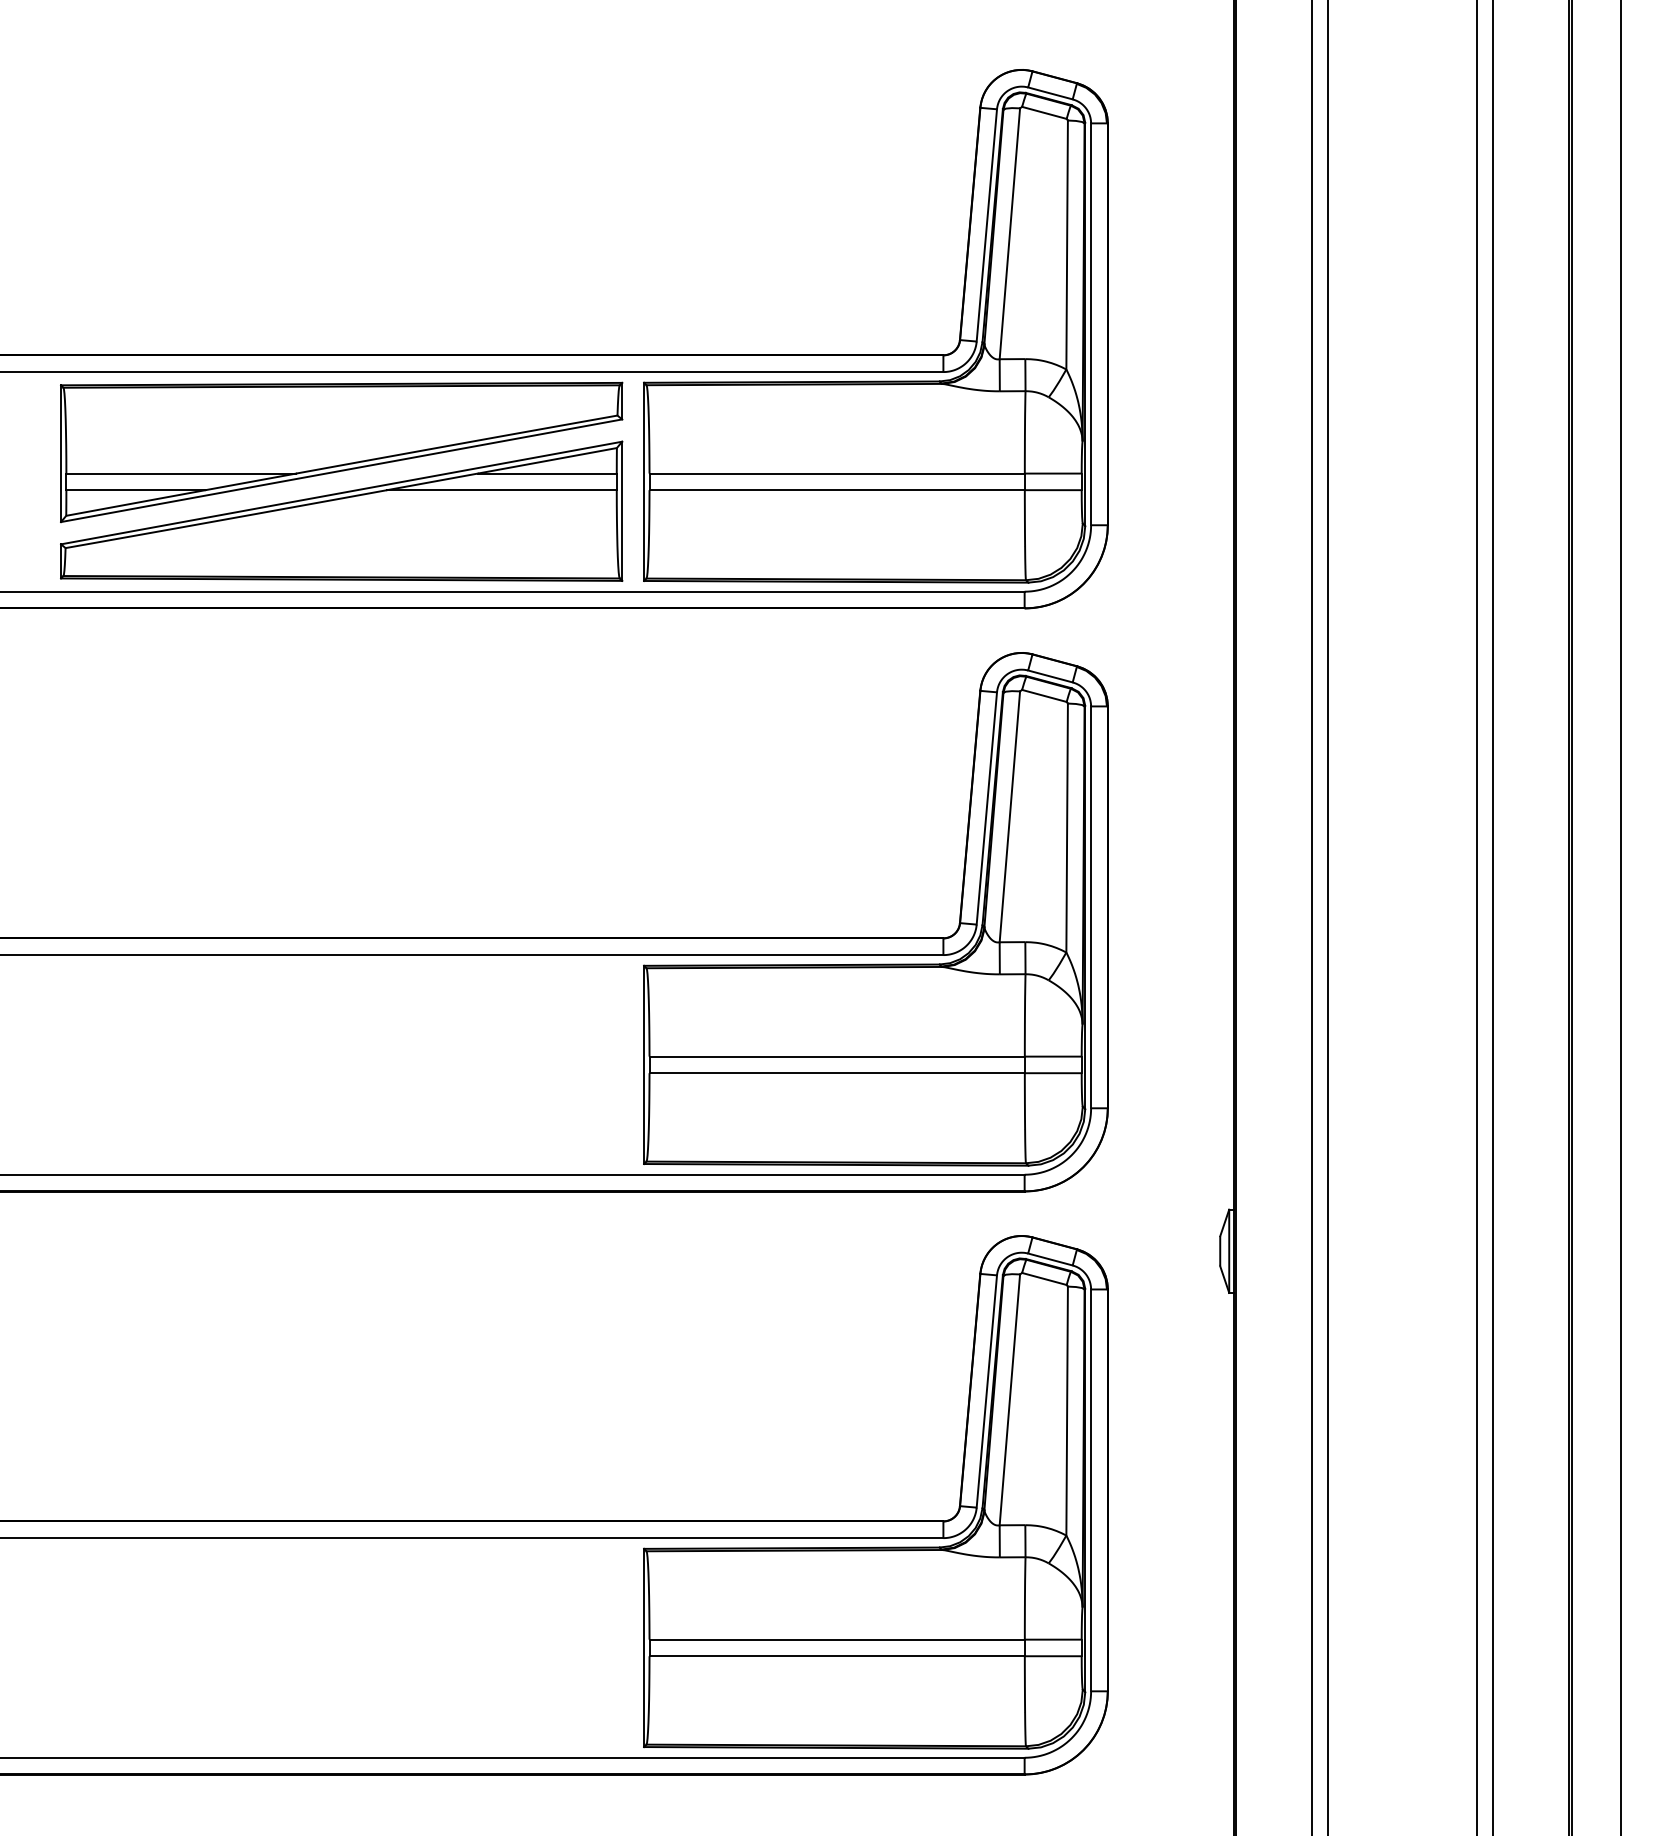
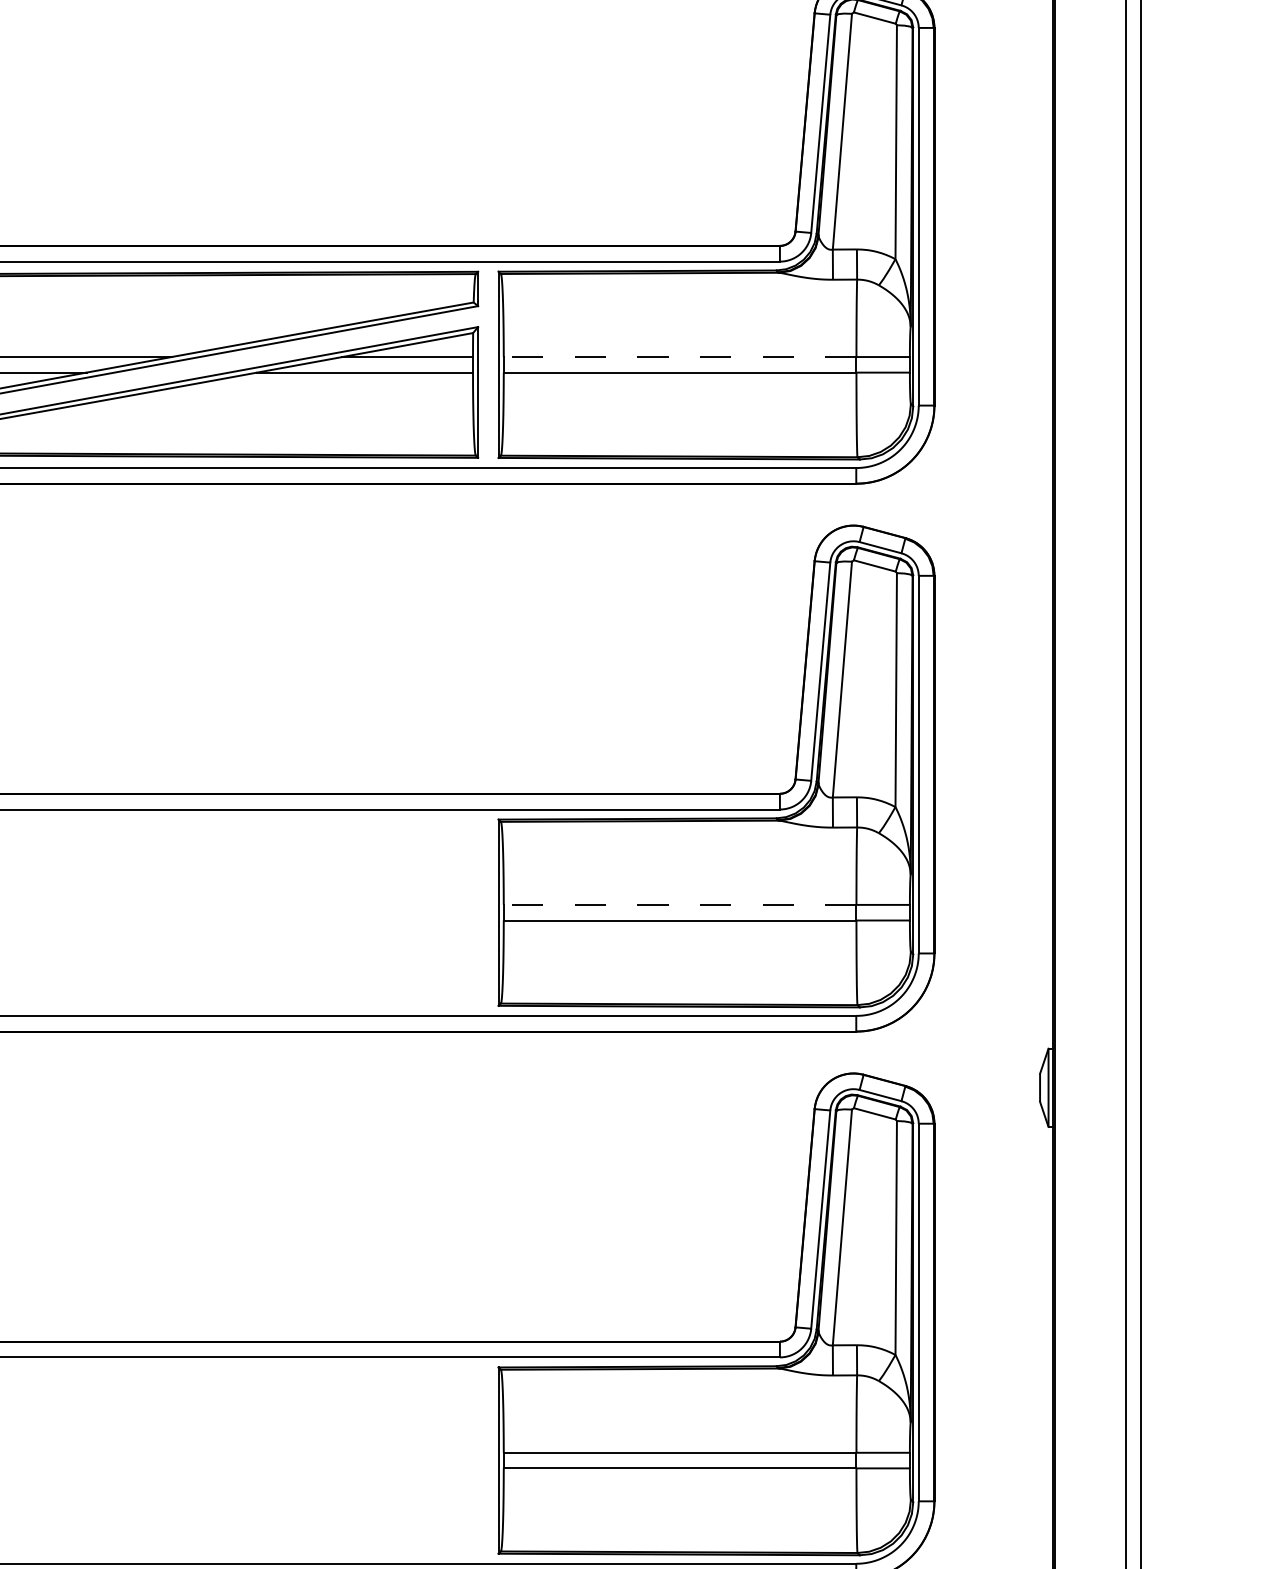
line: (837, 473) -> (680, 356), solid -> dashed
line: (837, 1056) -> (680, 904), solid -> dashed

